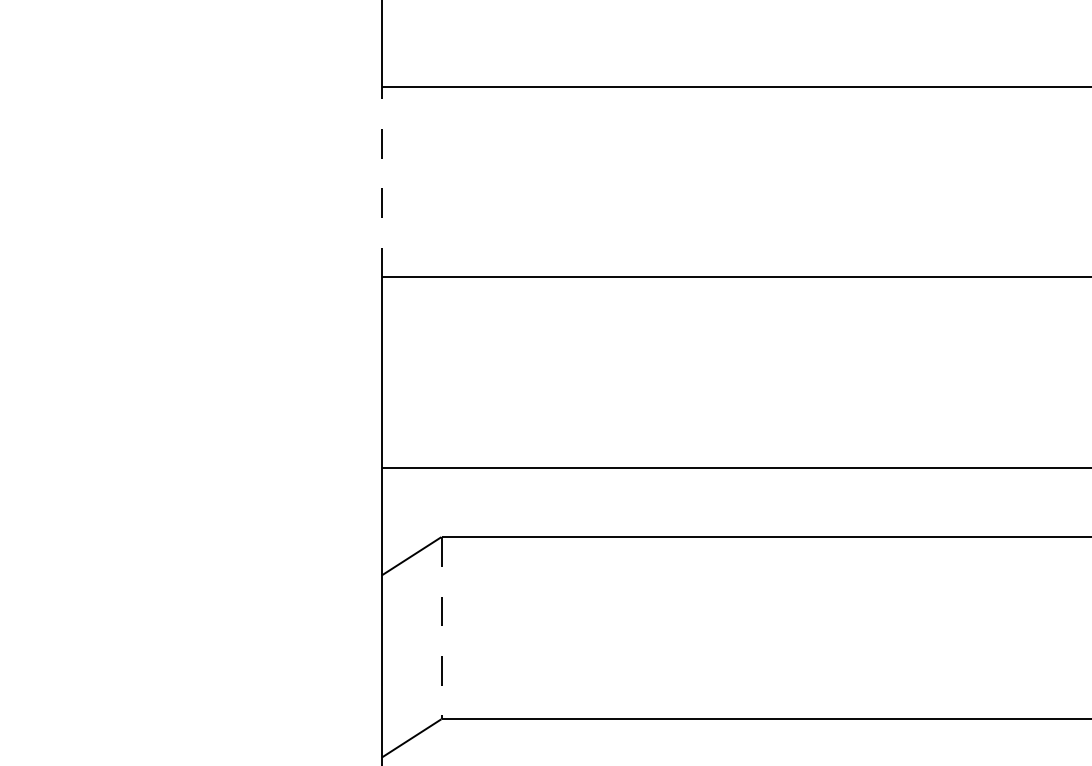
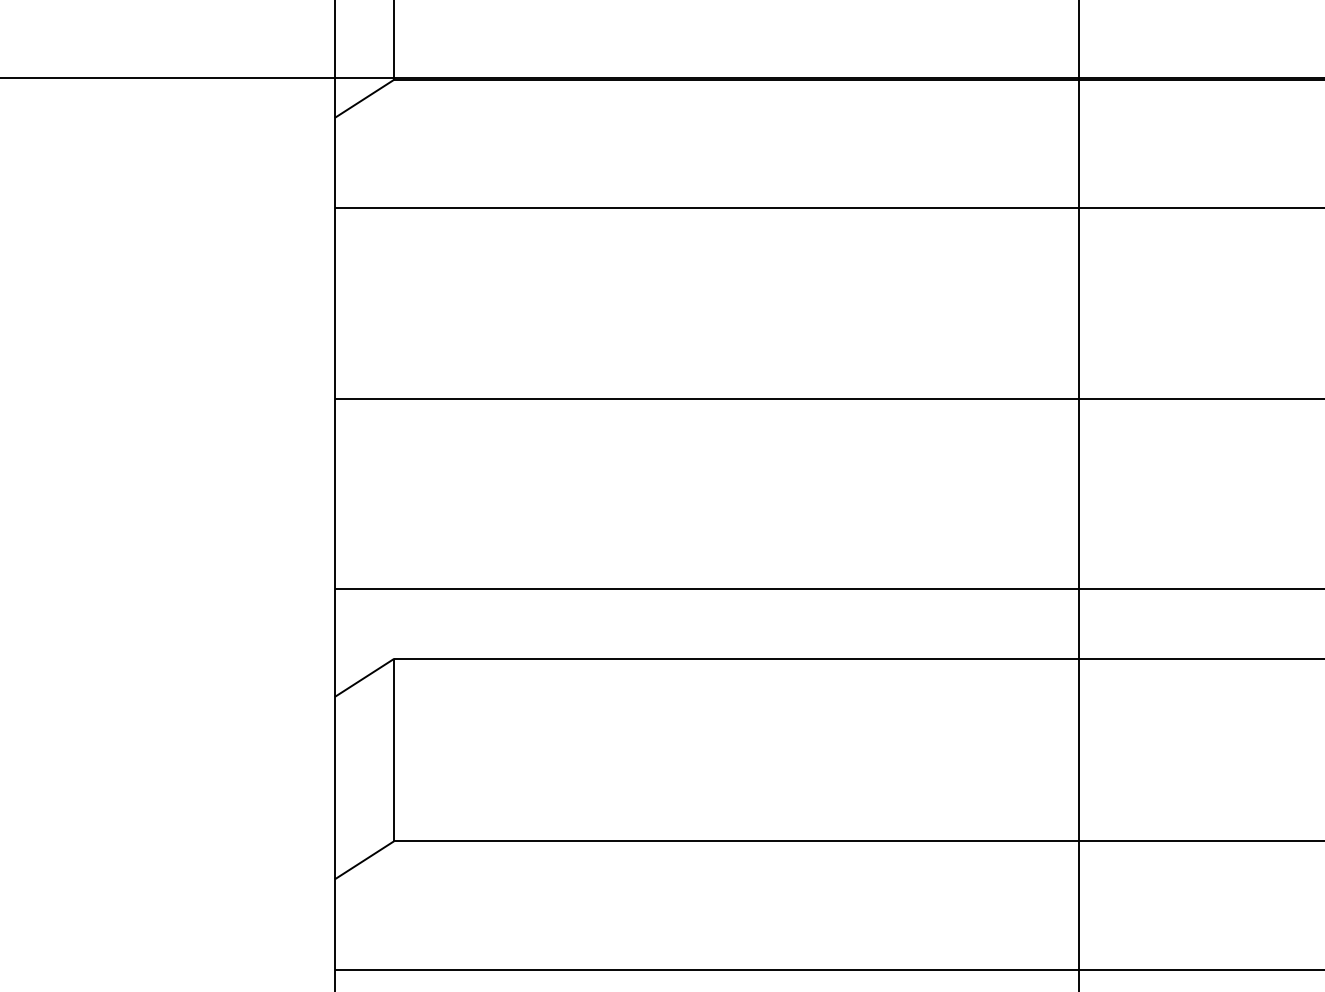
line: (381, 182) -> (334, 303), dashed -> solid
line: (441, 628) -> (394, 750), dashed -> solid

